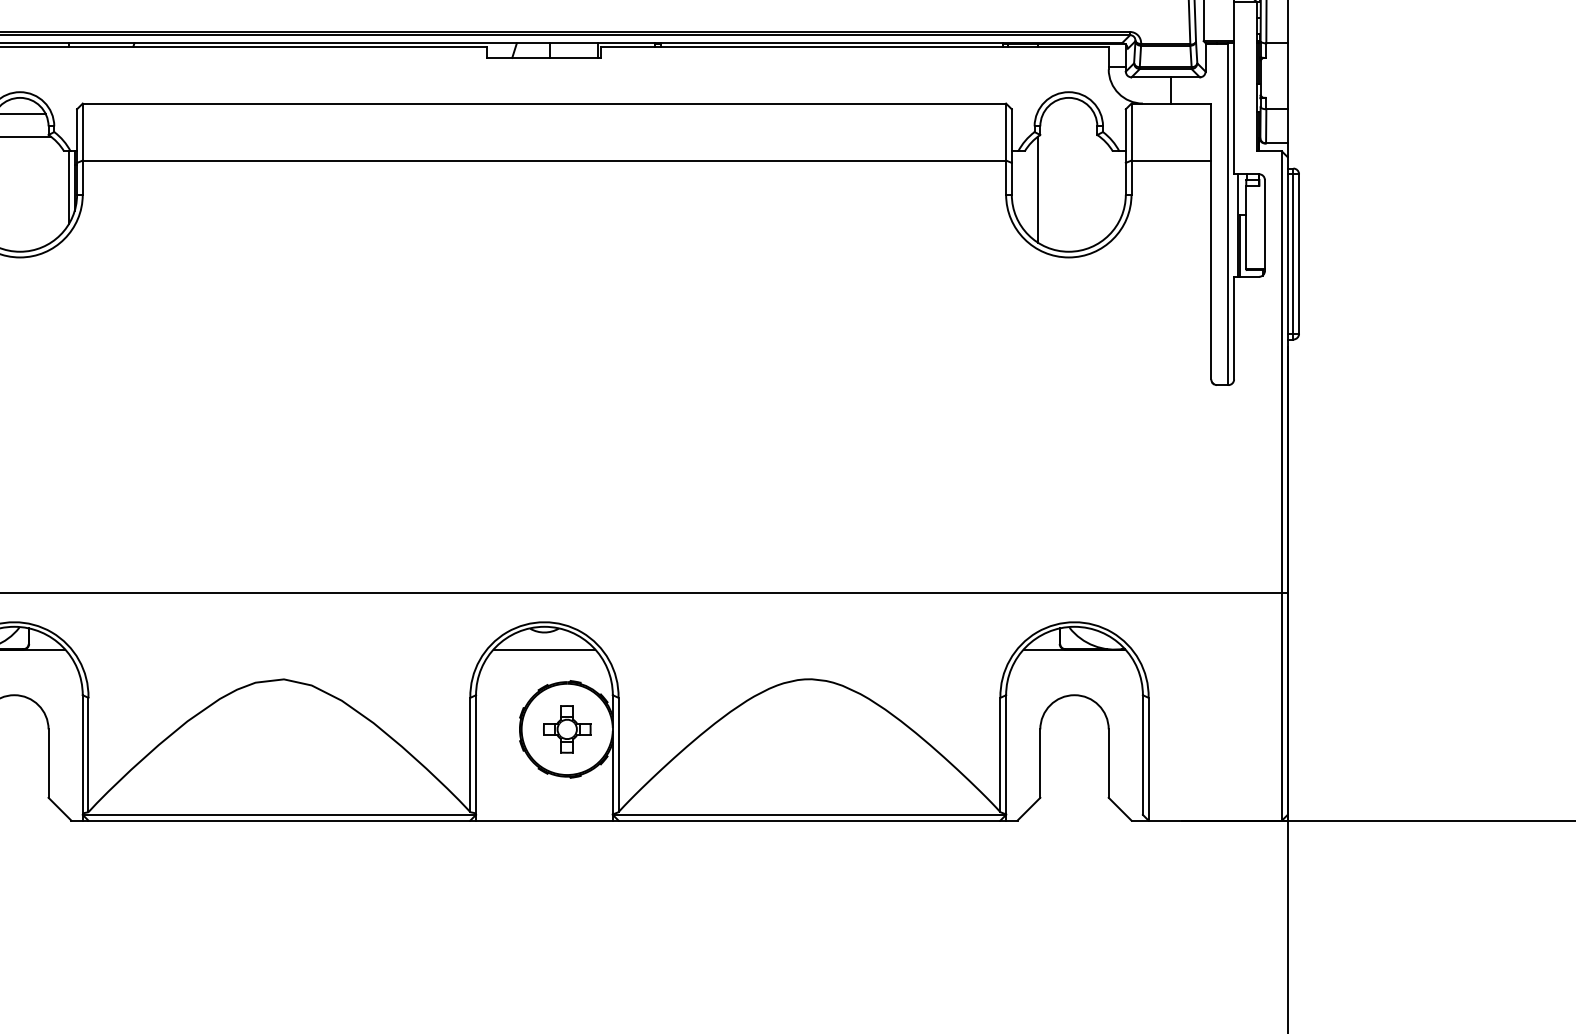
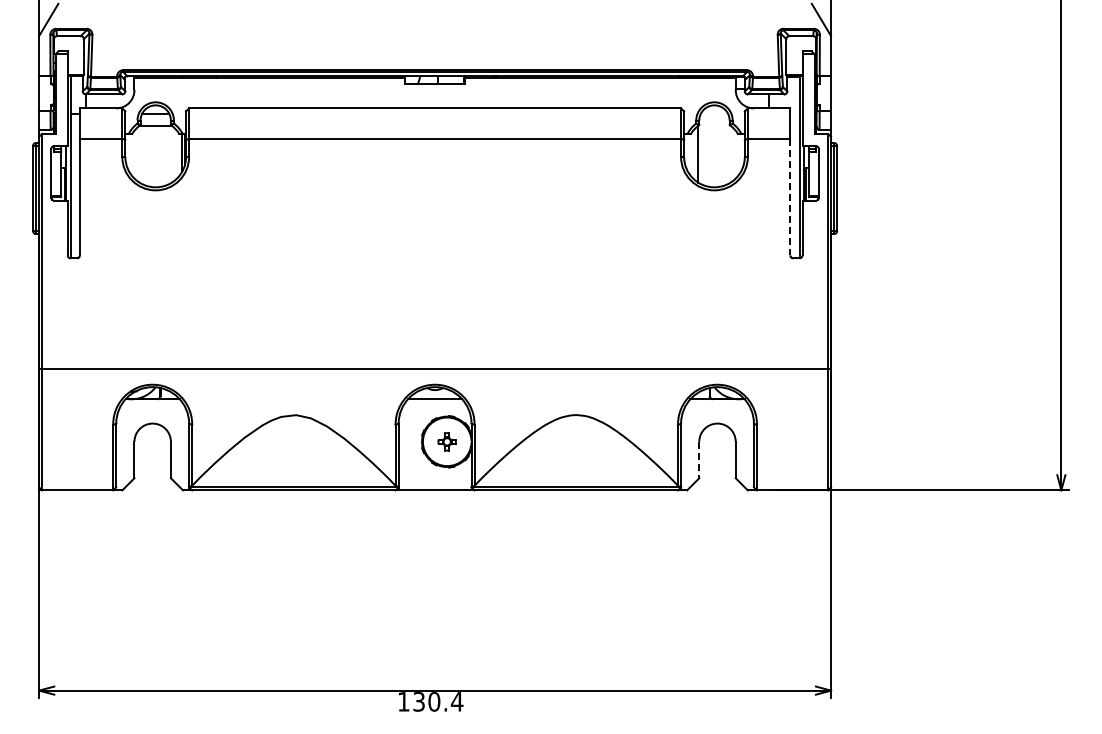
line: (1211, 270) -> (790, 197), solid -> dashed
part: (565, 728) -> (446, 441), size x0.7
line: (1040, 764) -> (699, 460), solid -> dashed

